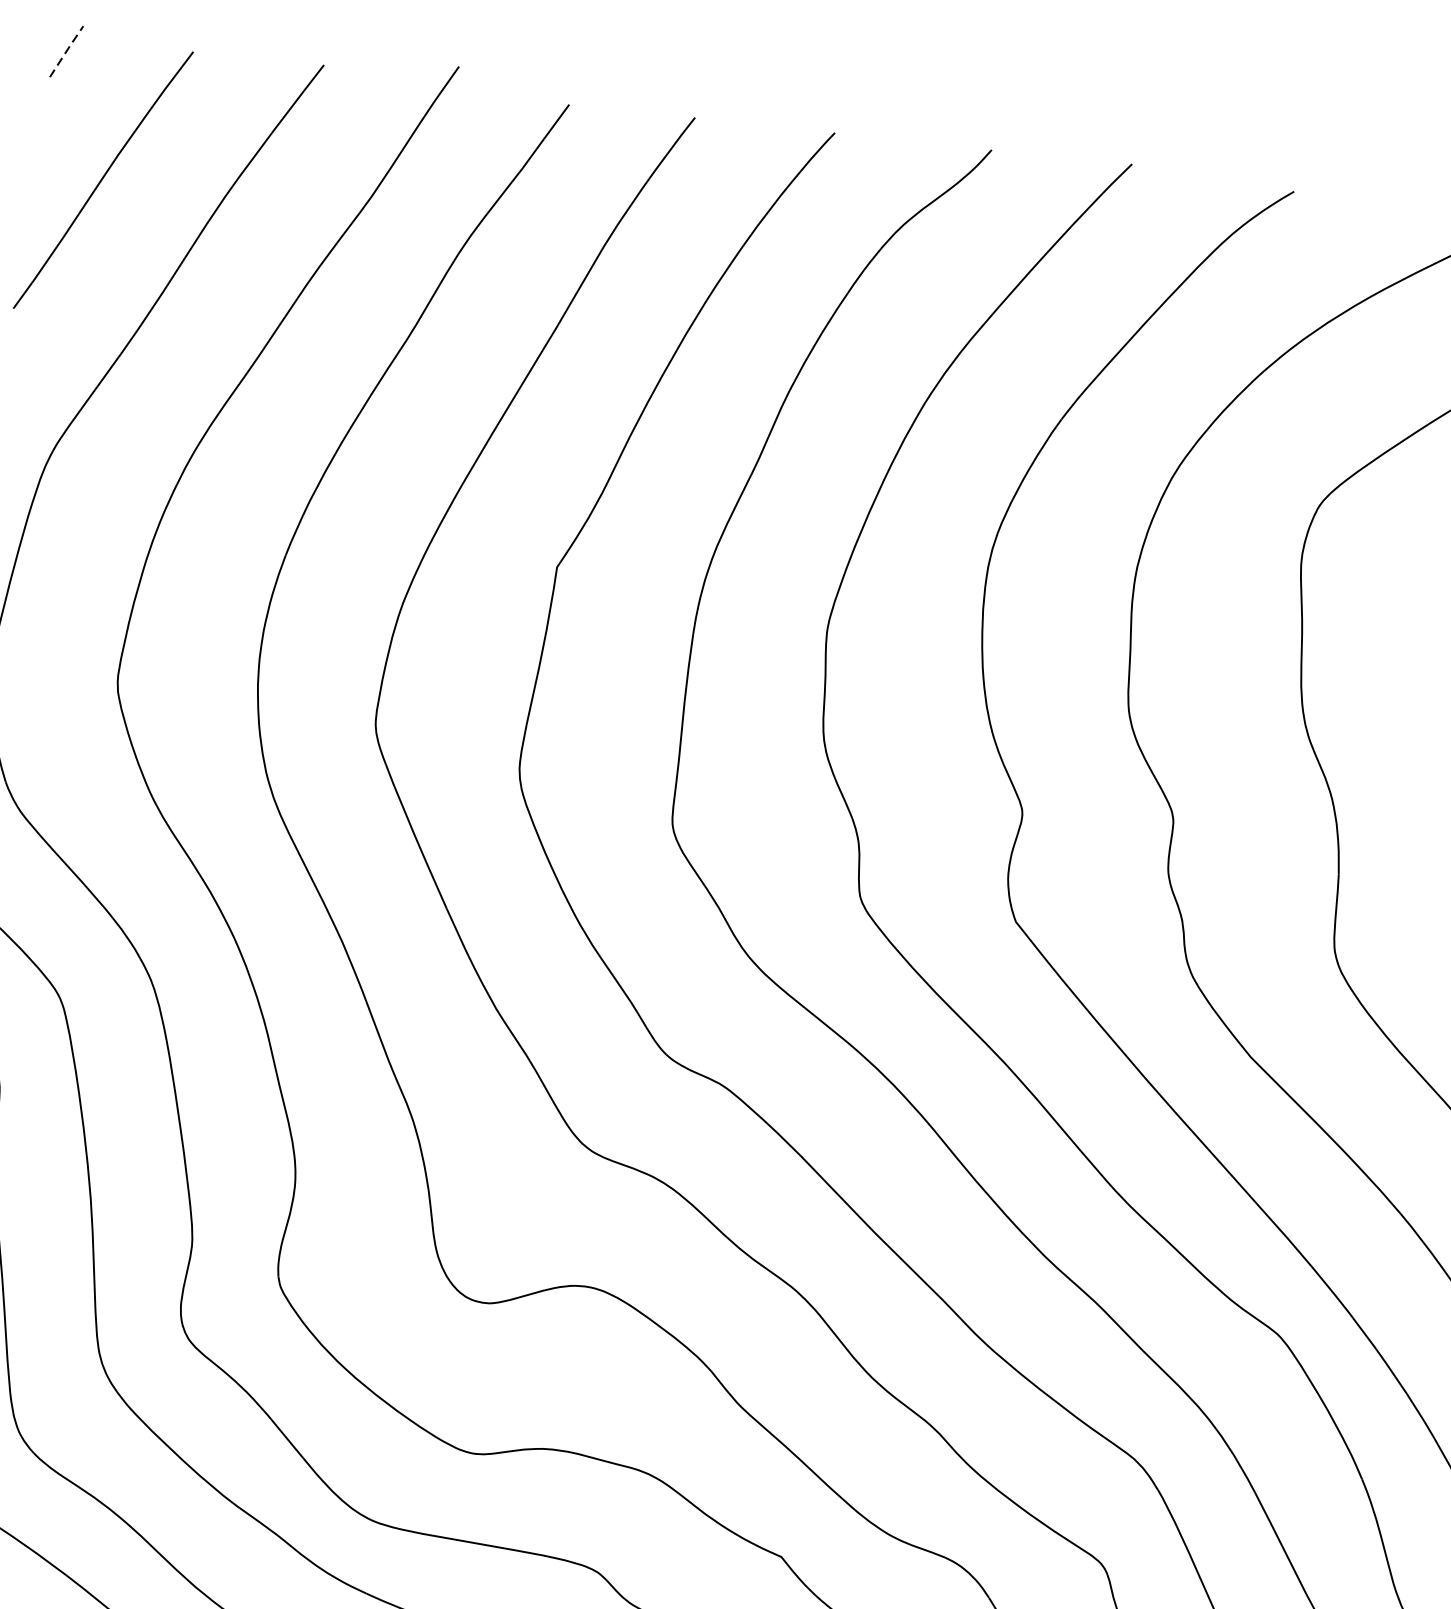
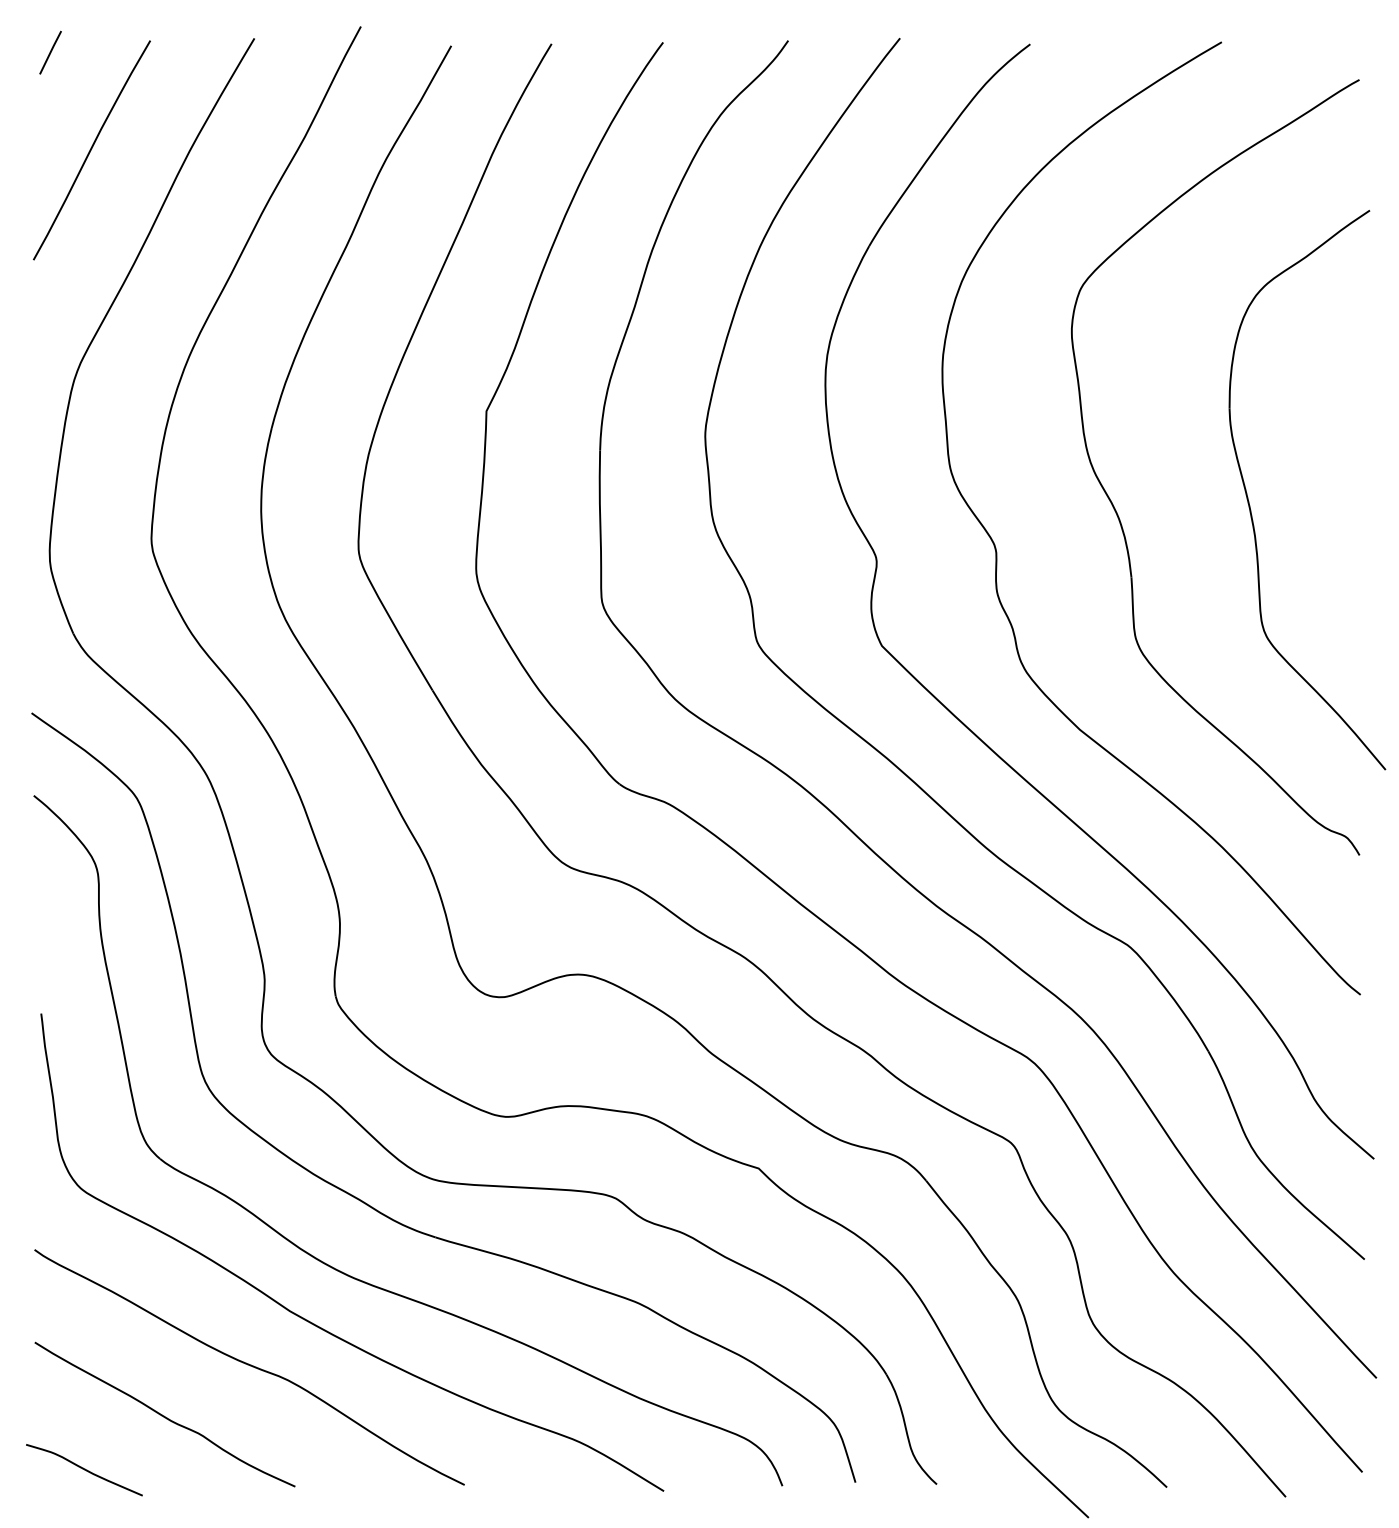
line: (66, 50) -> (50, 51), dashed -> solid

